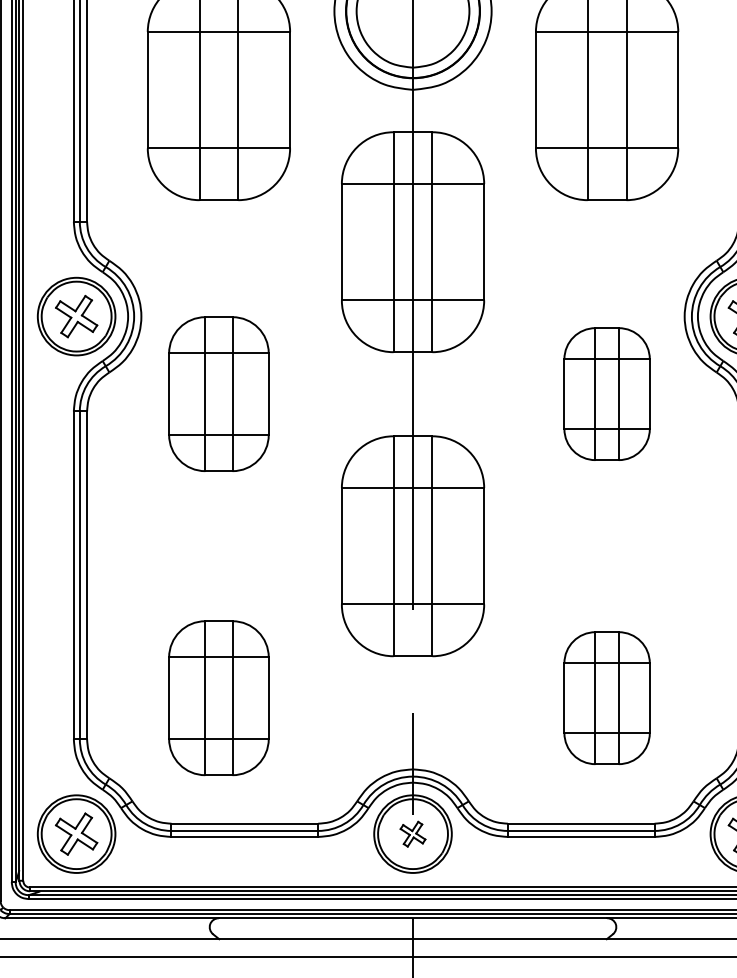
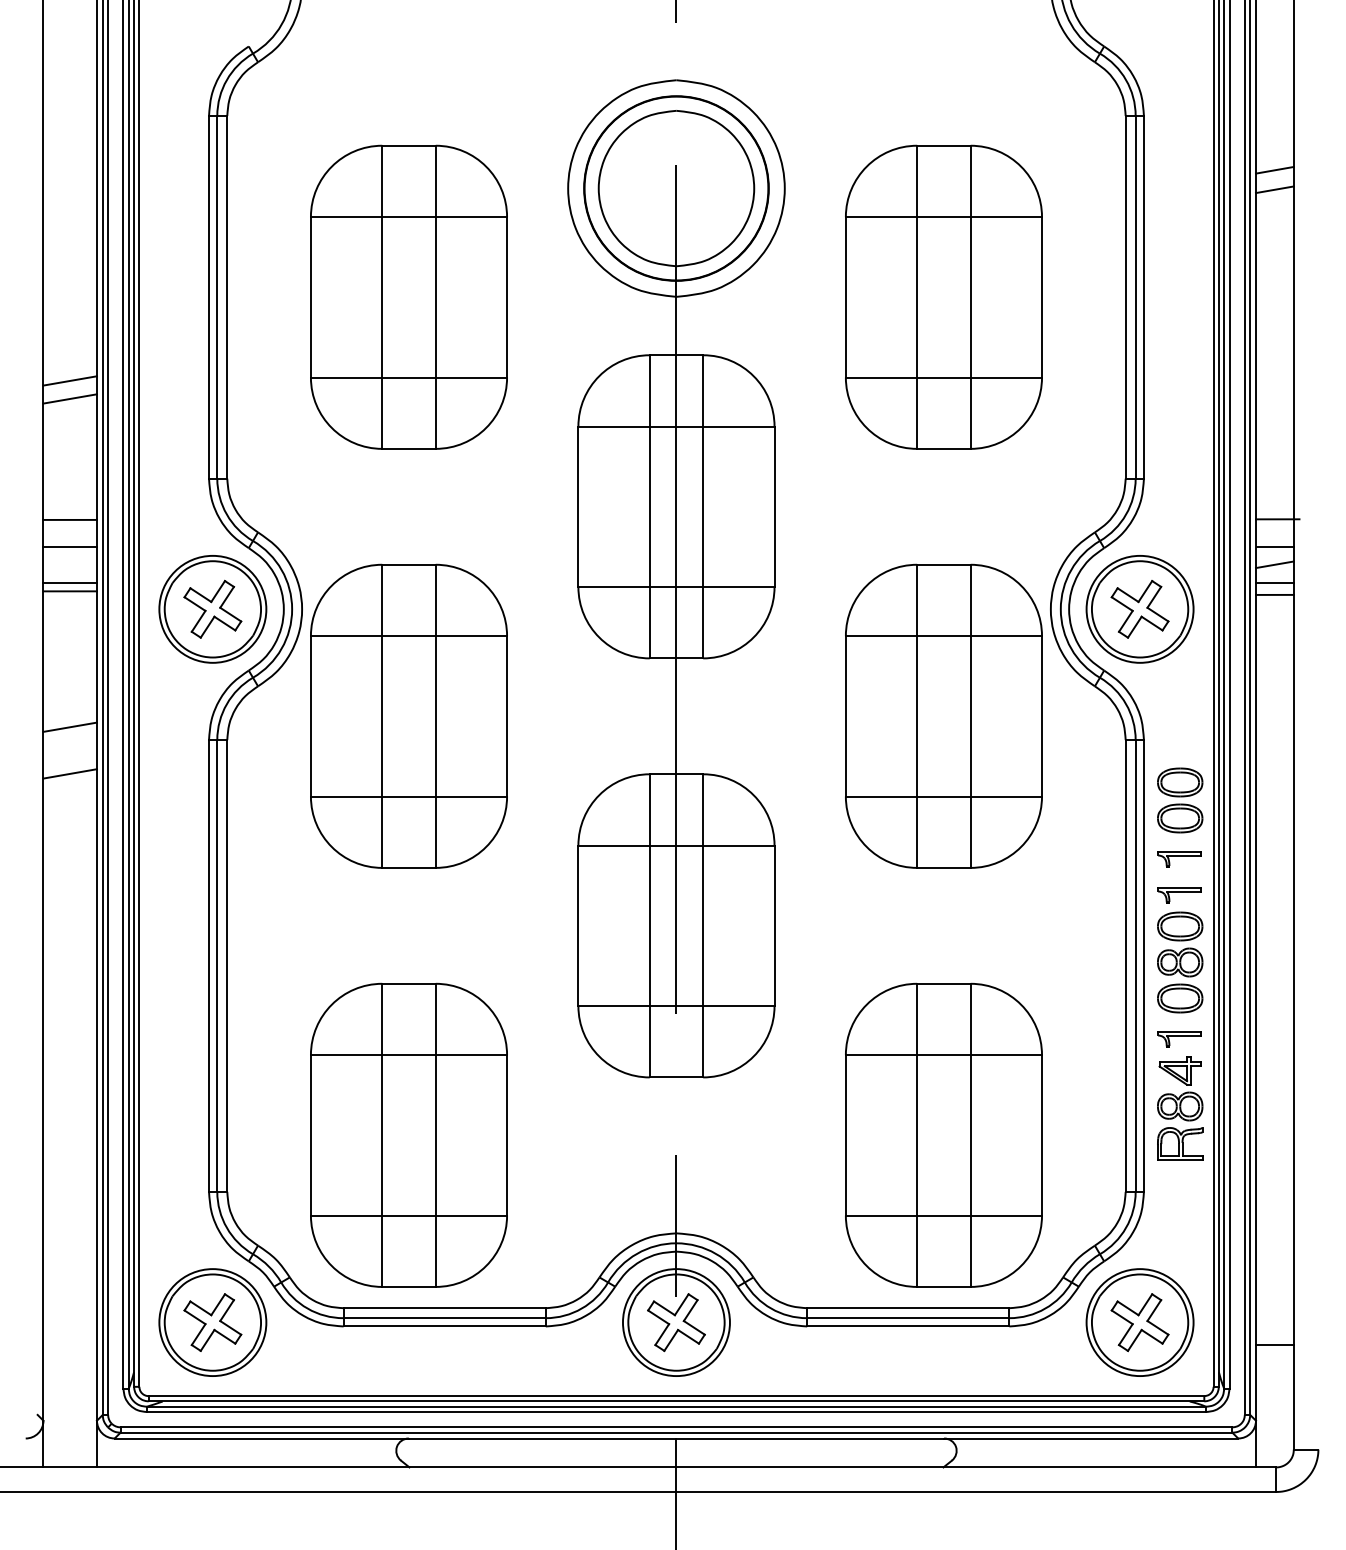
part: (218, 393) -> (408, 715), size x1.43
part: (606, 393) -> (943, 715), size x1.67
part: (218, 697) -> (408, 1134), size x1.43
part: (606, 697) -> (943, 1134), size x1.67
part: (413, 834) -> (676, 1322), size x1.67

